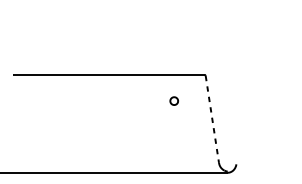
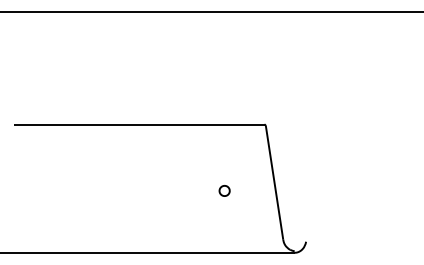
part: (174, 100) -> (224, 190), moved
line: (212, 119) -> (274, 182), dashed -> solid

